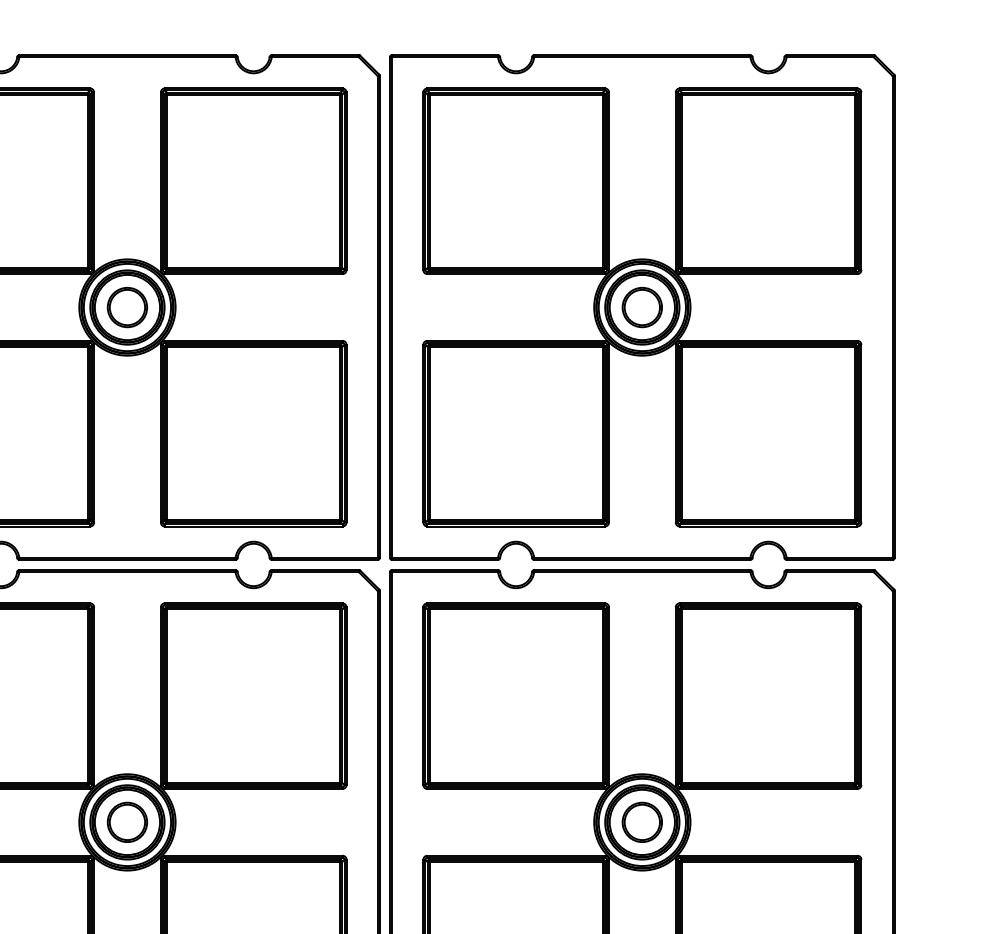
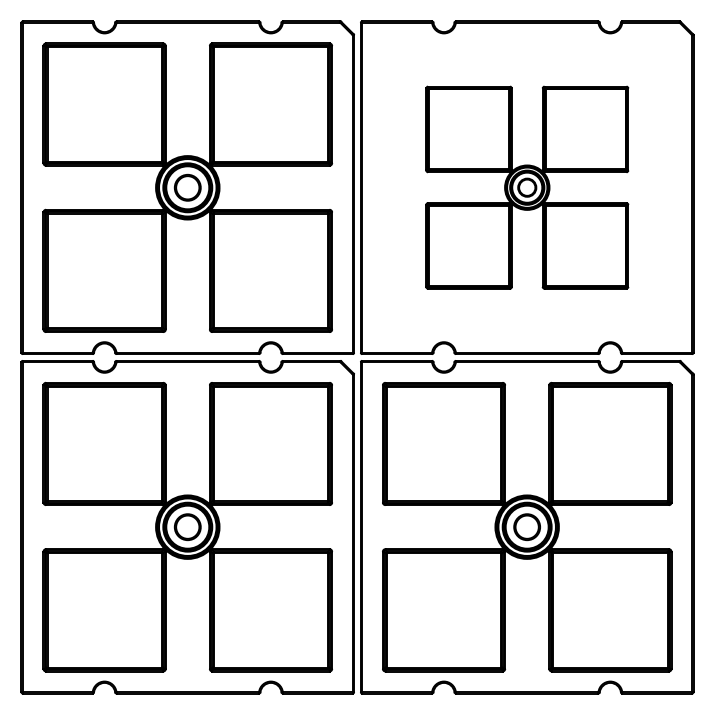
part: (642, 307) -> (527, 187), size x0.7

